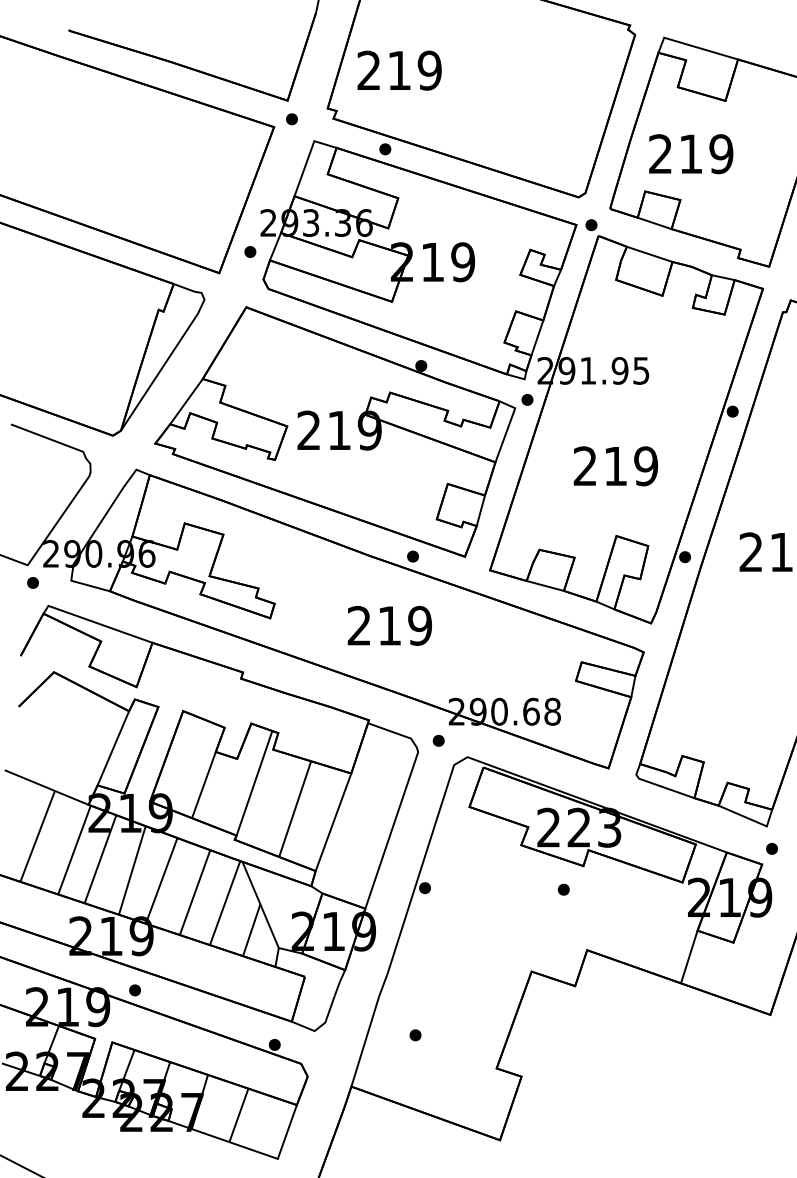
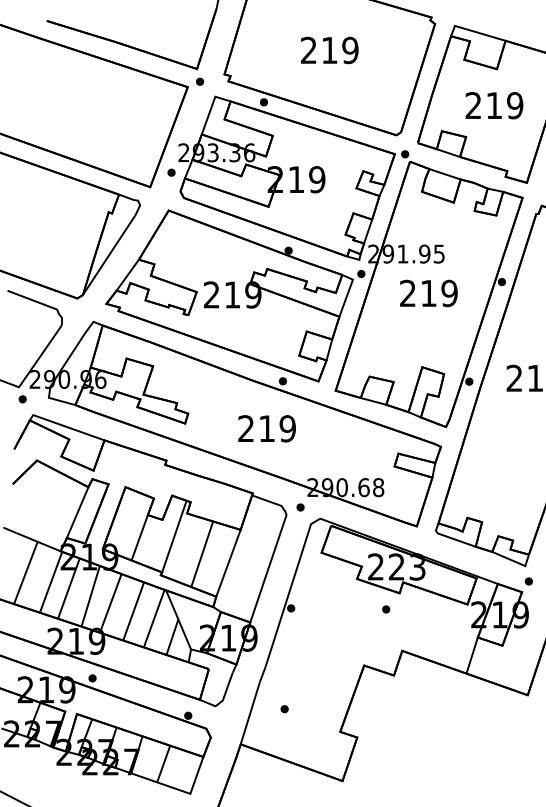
text: (399, 70) -> (329, 50), moved
text: (691, 153) -> (494, 105), moved
text: (615, 466) -> (428, 293), moved

